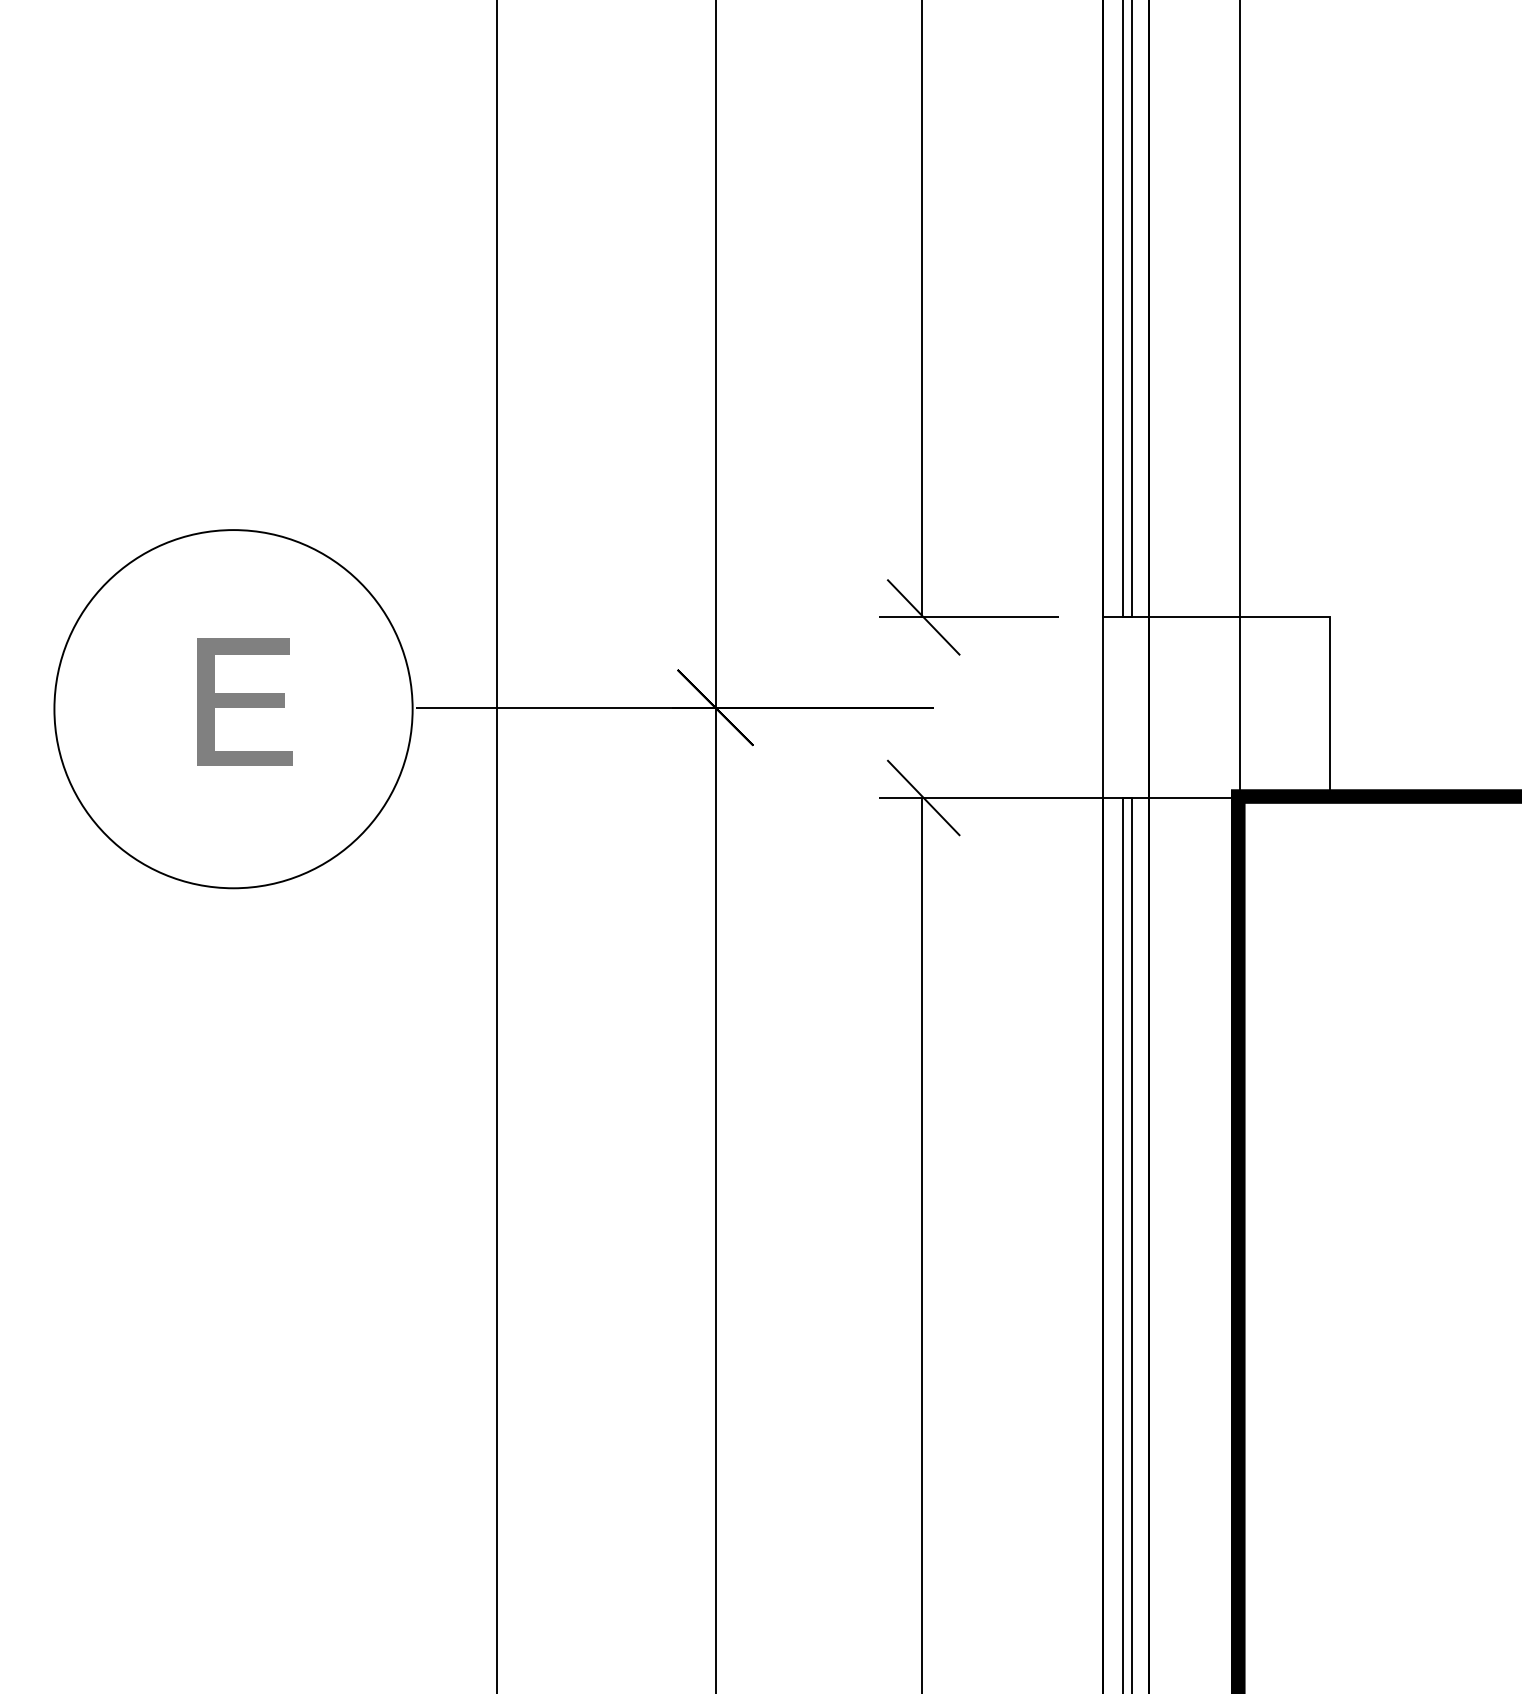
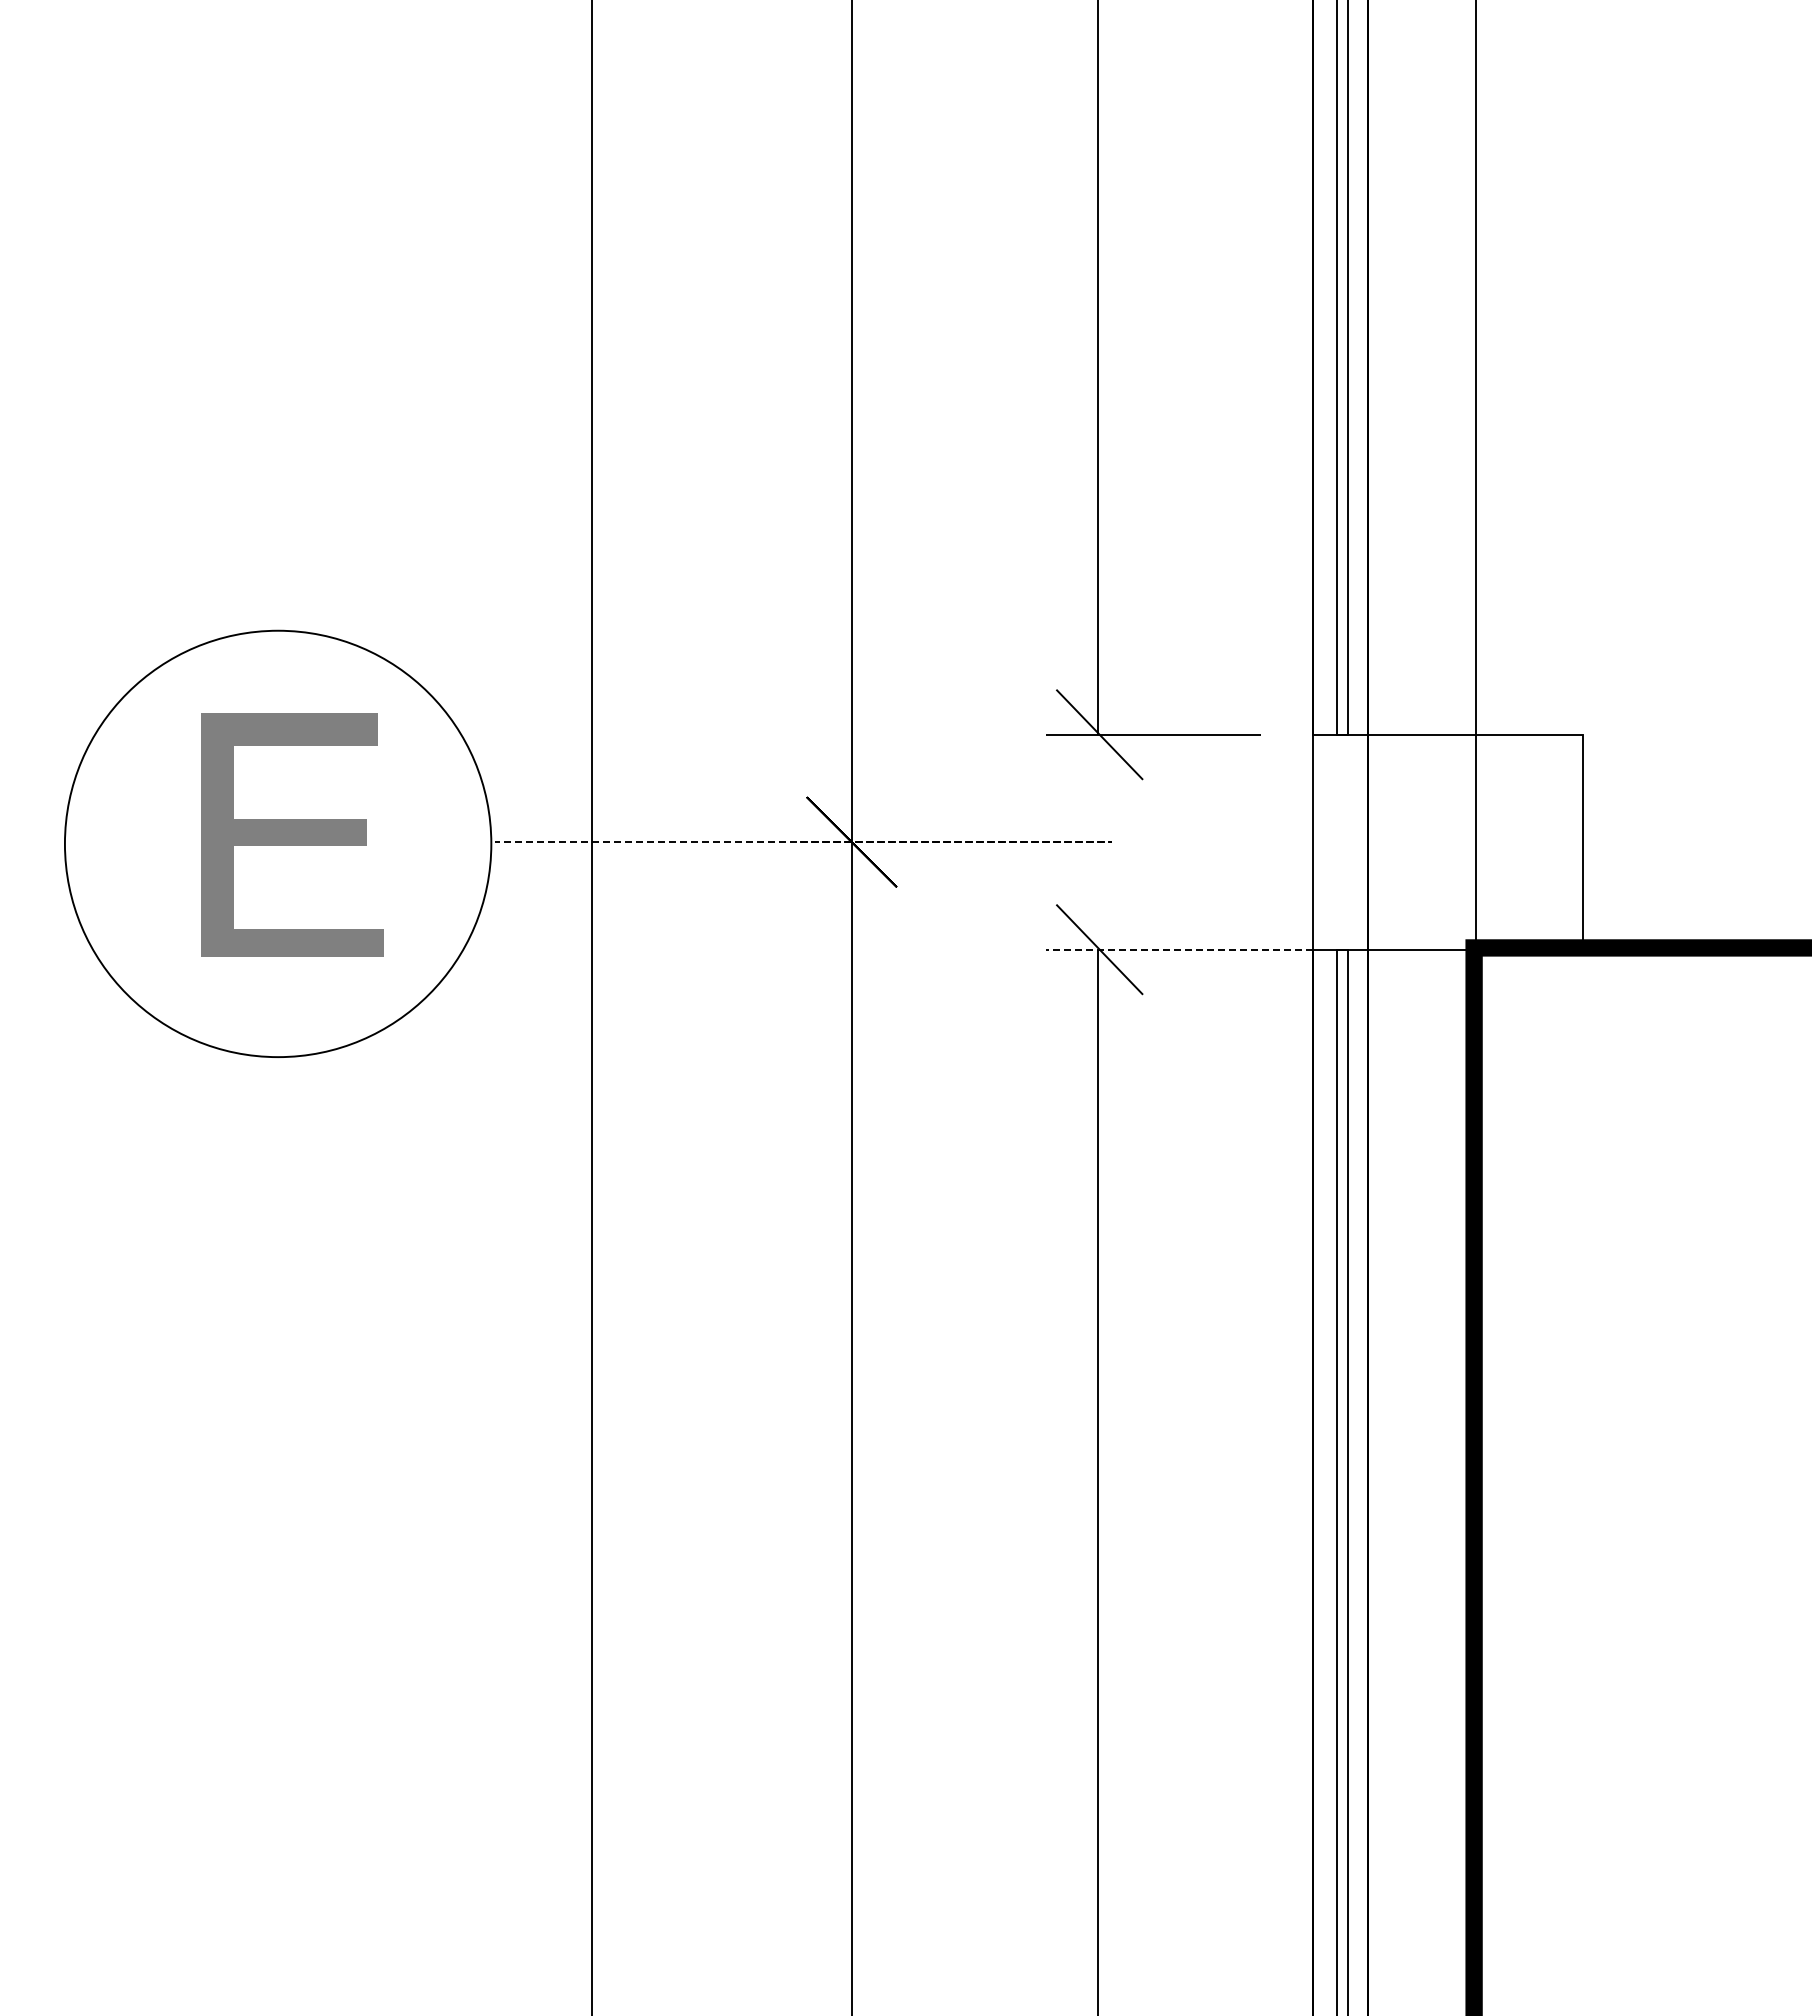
part: (244, 702) -> (291, 835), size x1.6
line: (805, 707) -> (958, 842), solid -> dashed
line: (989, 797) -> (1178, 949), solid -> dashed

